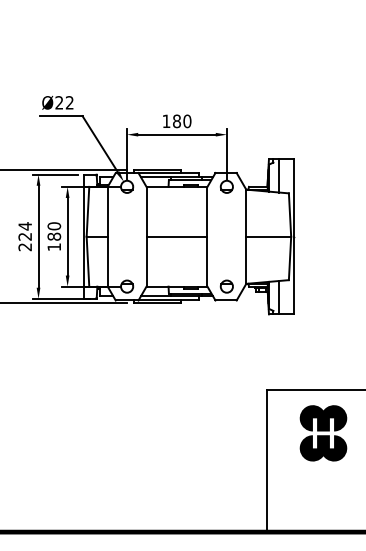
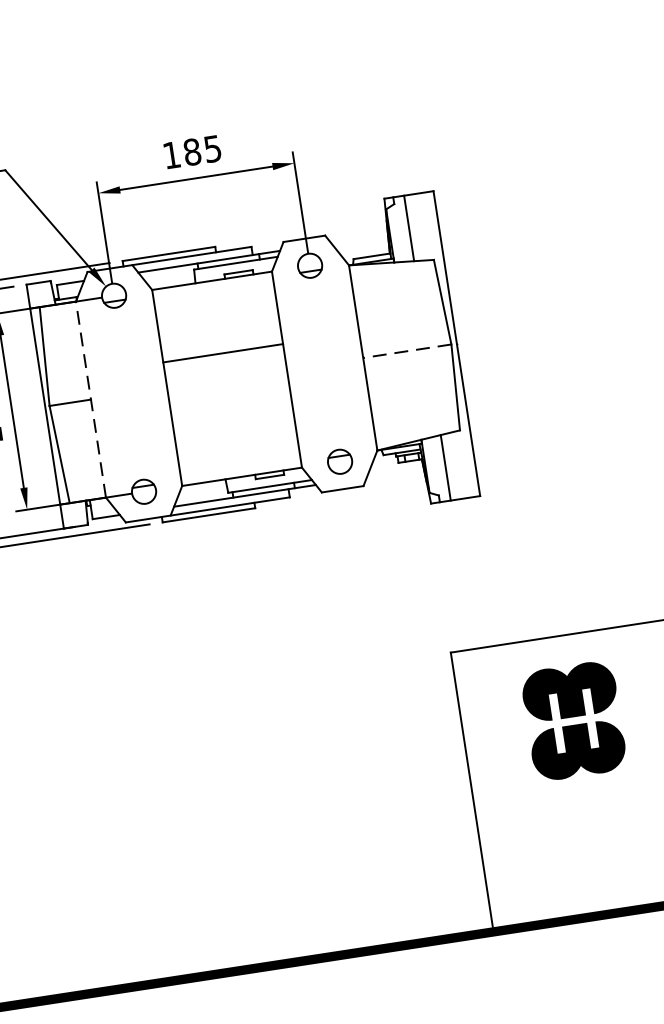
text: (187, 121) -> (213, 149), 180 -> 185
line: (107, 236) -> (90, 399), solid -> dashed
line: (176, 236) -> (222, 352), moved
line: (268, 236) -> (406, 350), solid -> dashed

